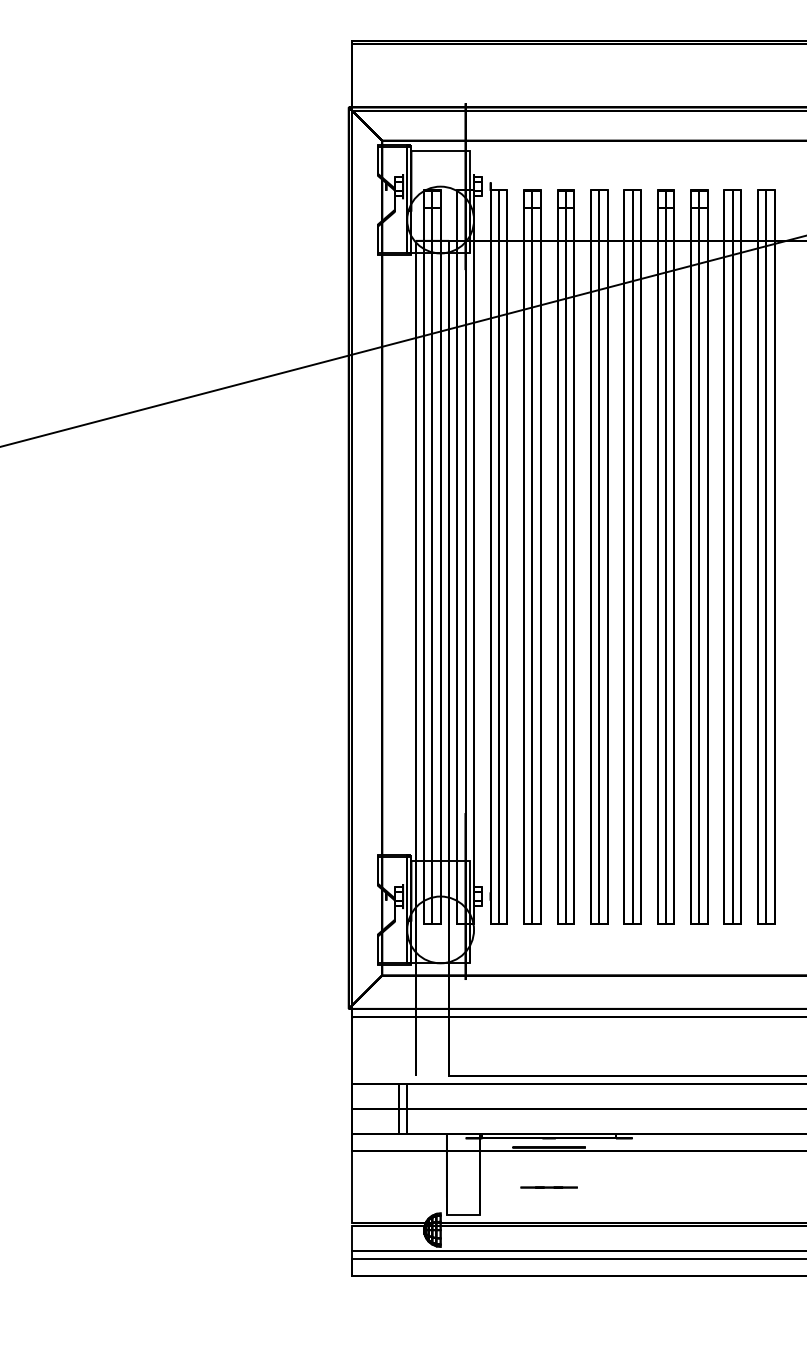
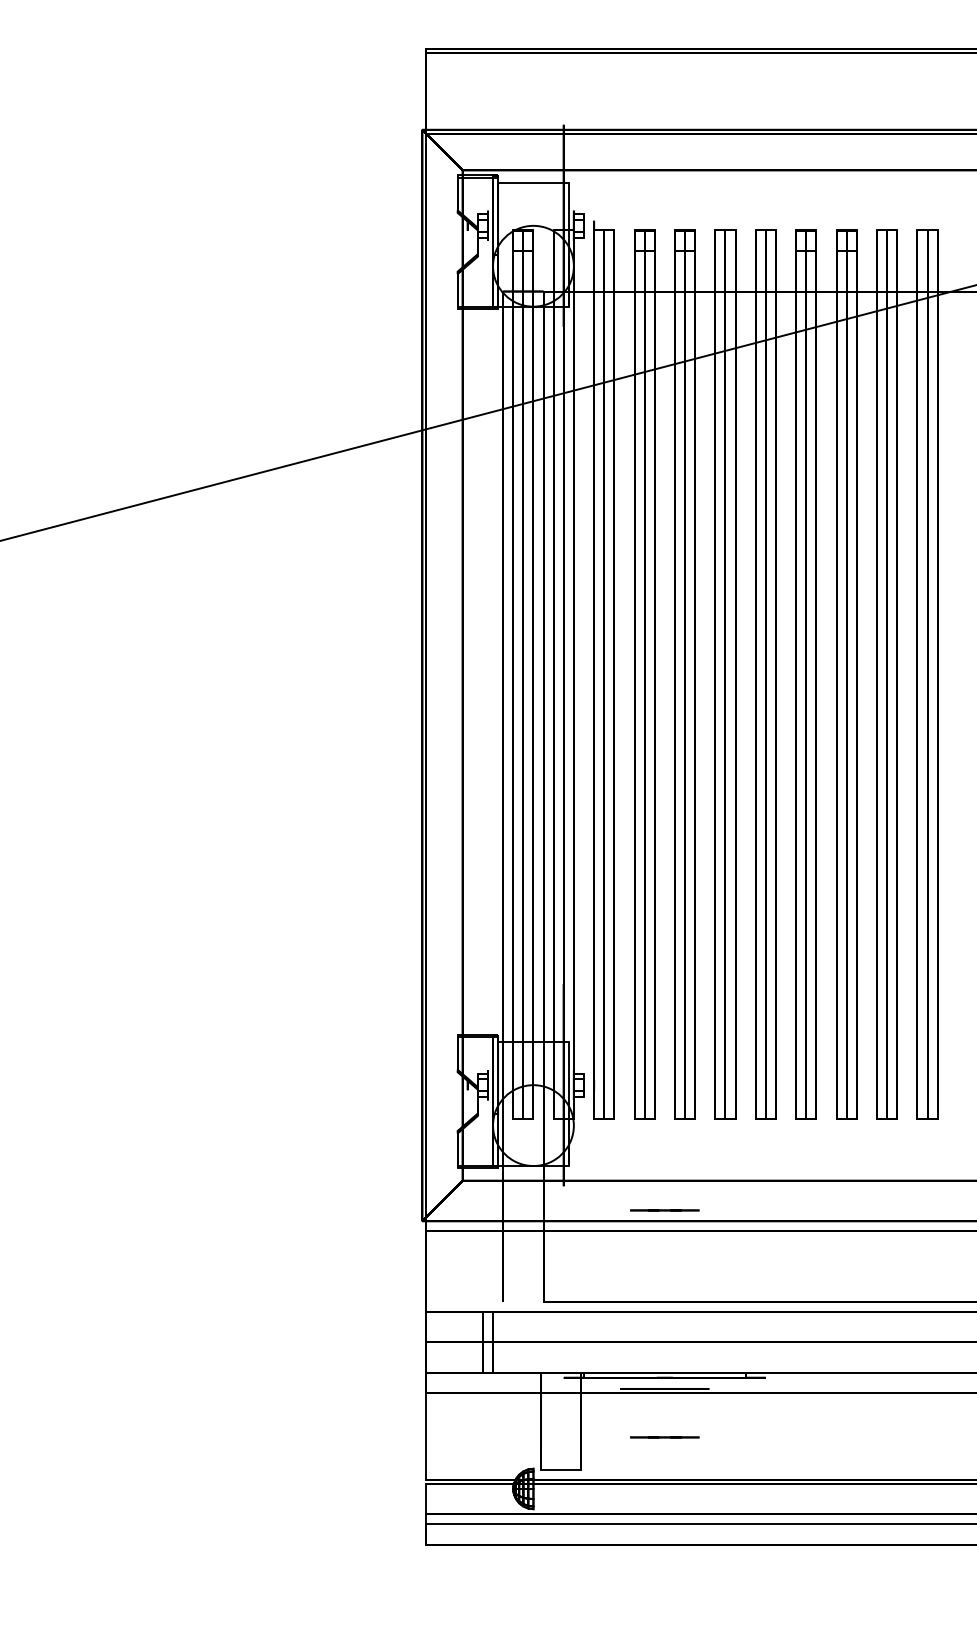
line: (548, 1000) -> (664, 1210), added

